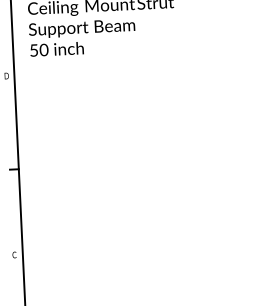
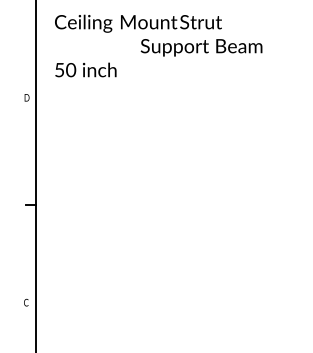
text: (81, 28) -> (201, 47), moved

